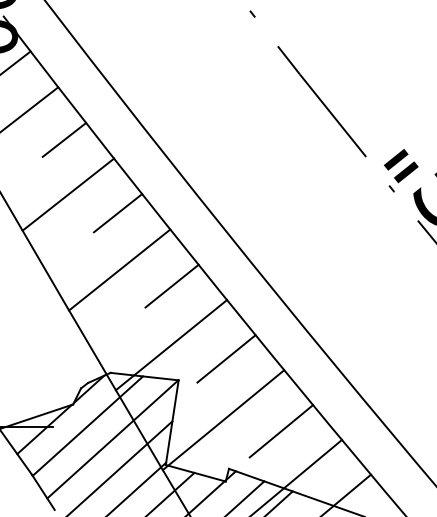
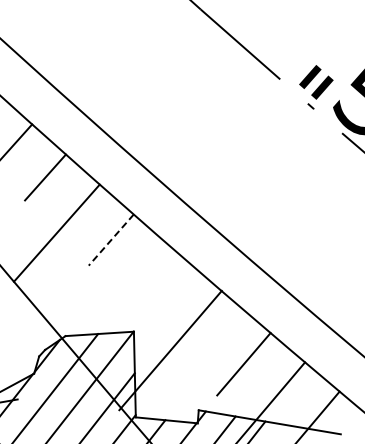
line: (171, 286) -> (110, 240), solid -> dashed
line: (171, 345) -> (120, 298), removed
line: (226, 358) -> (177, 302), removed
line: (223, 420) -> (170, 350), moved

